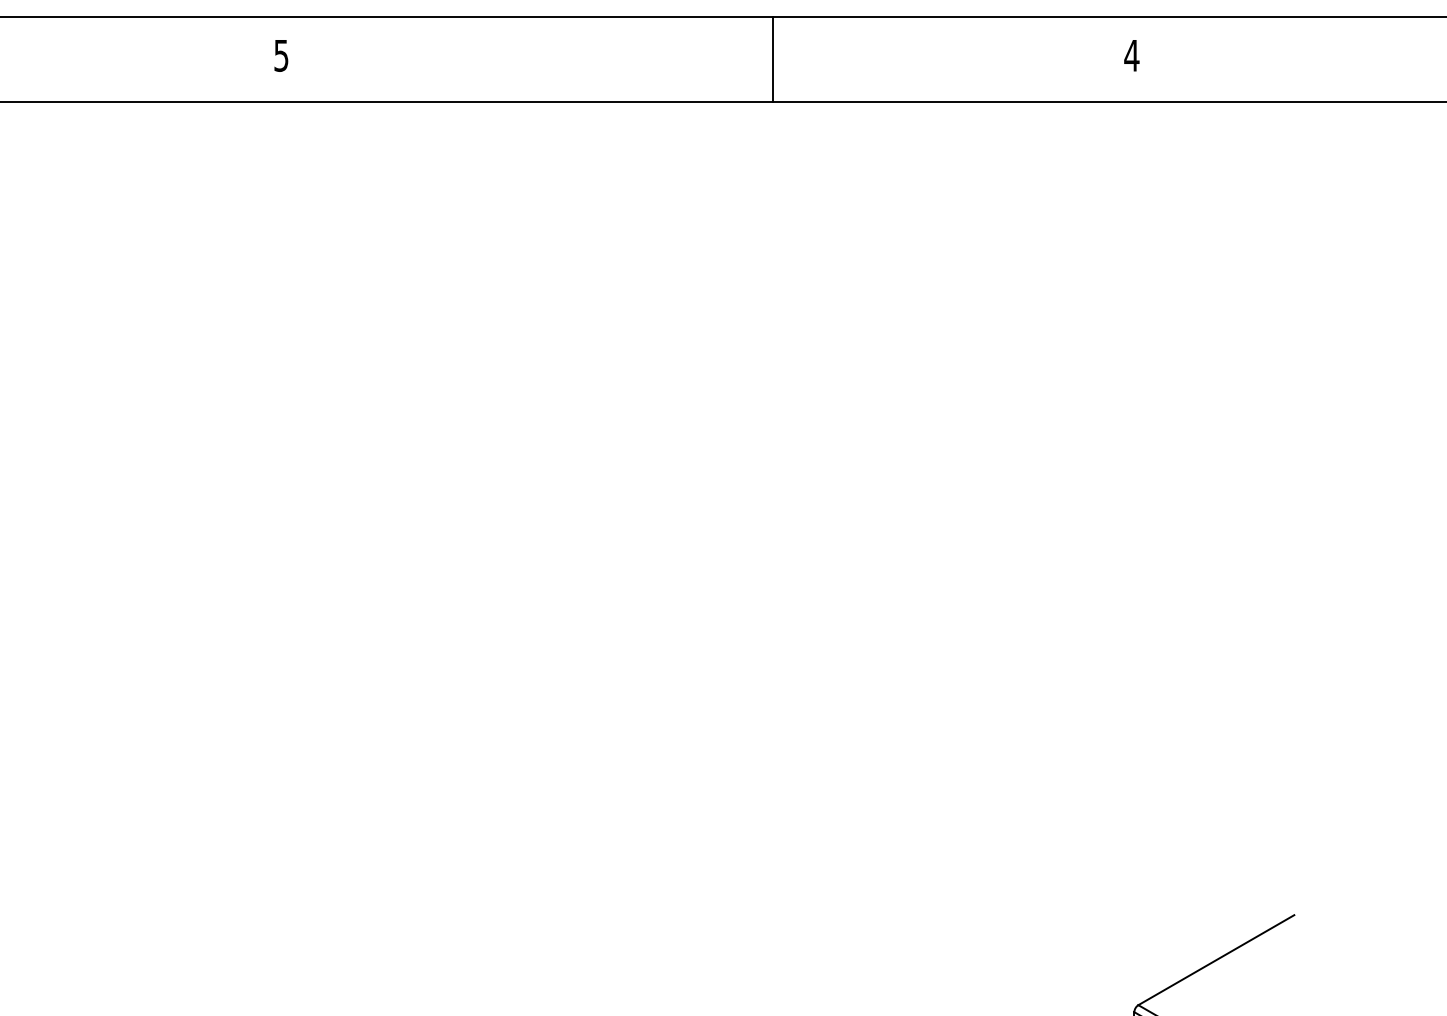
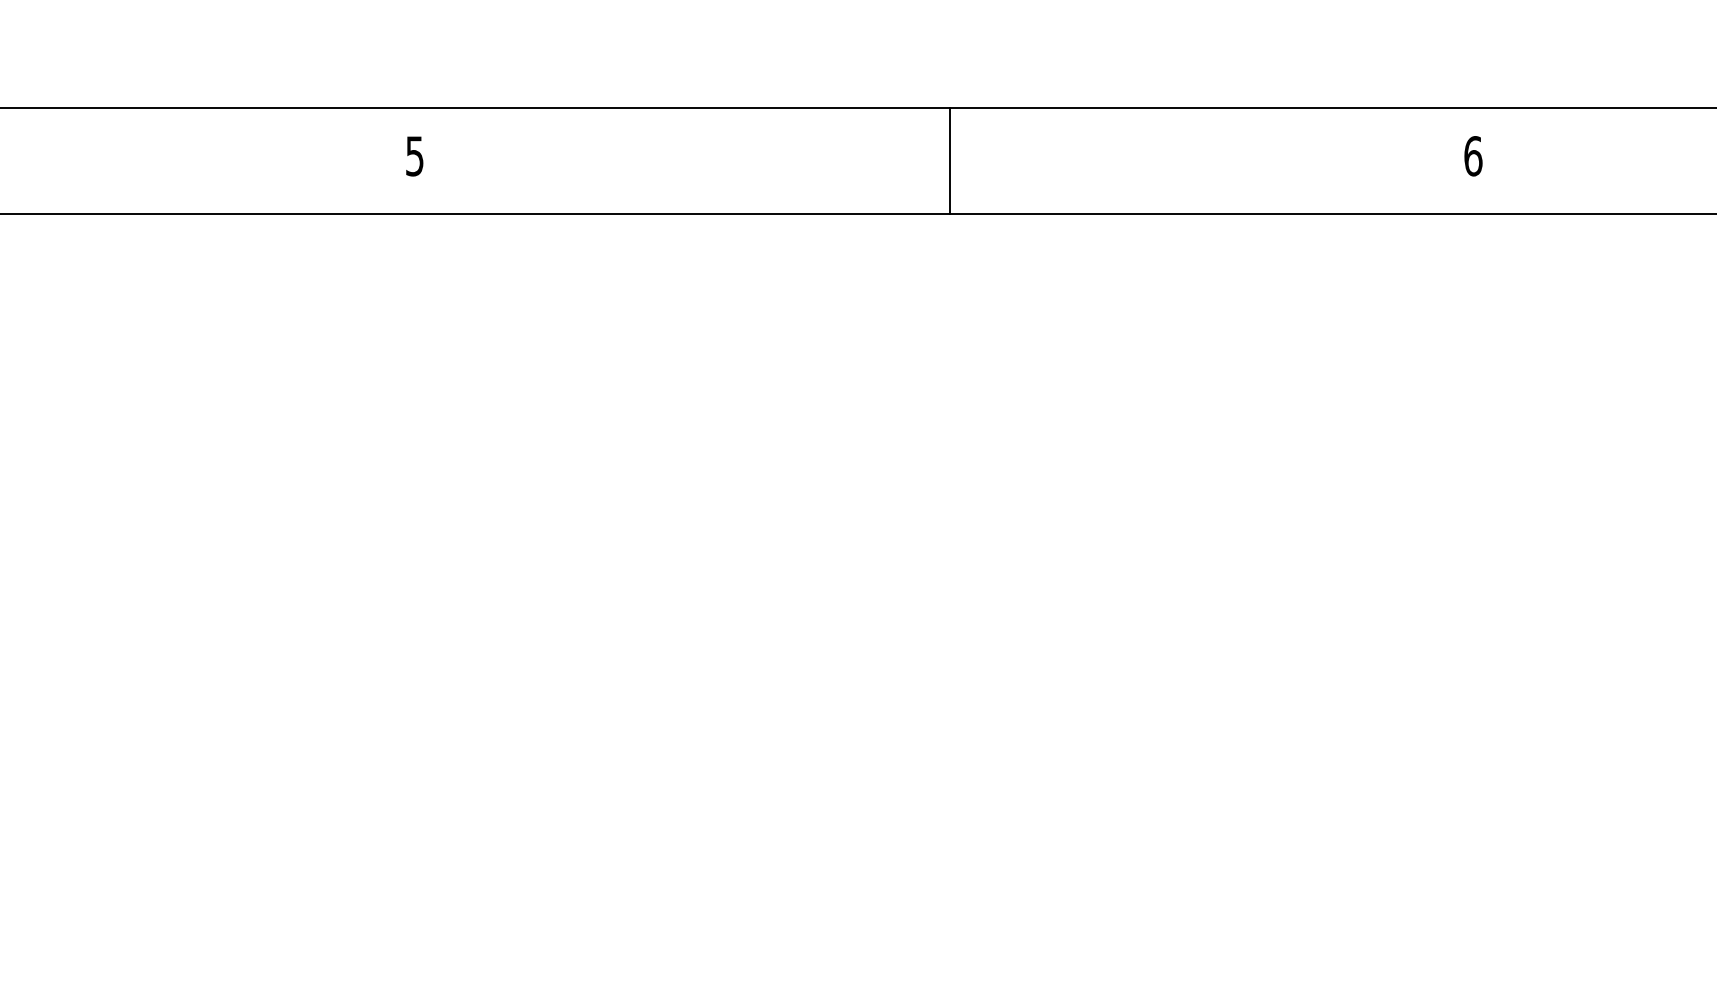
text: (1131, 55) -> (1472, 155), 4 -> 6
line: (772, 59) -> (950, 160), moved

